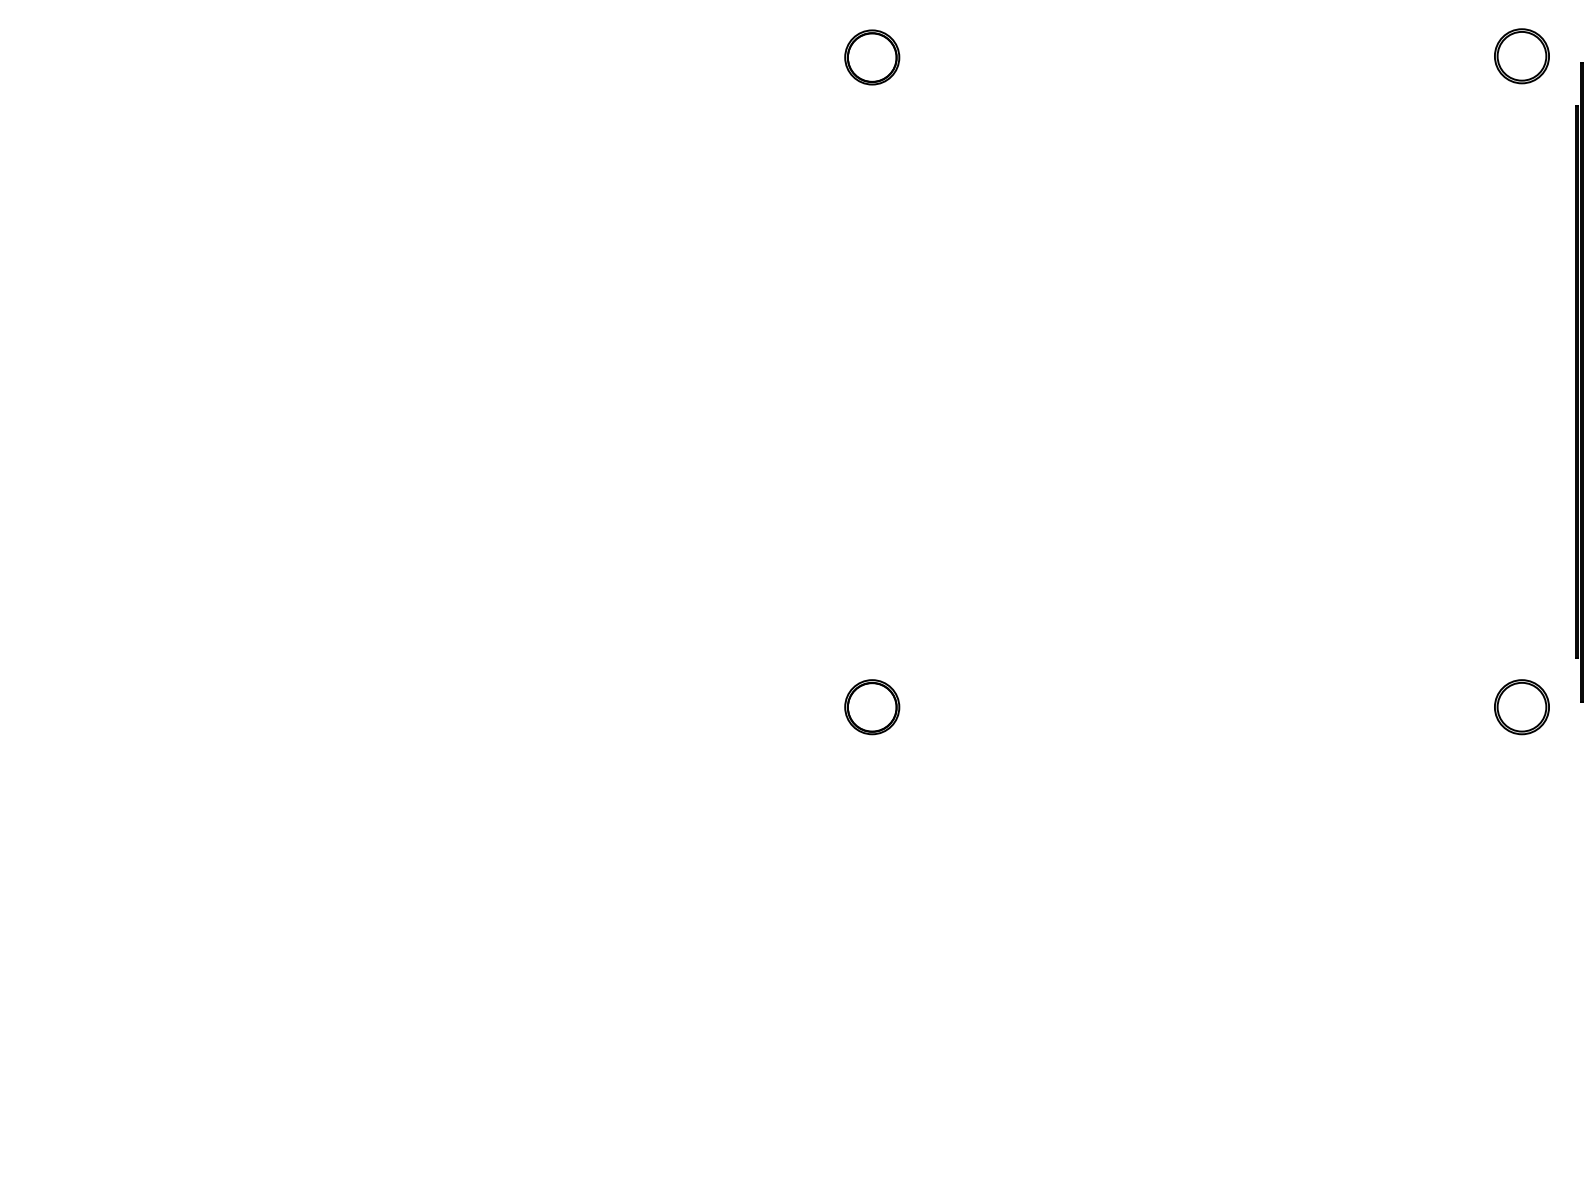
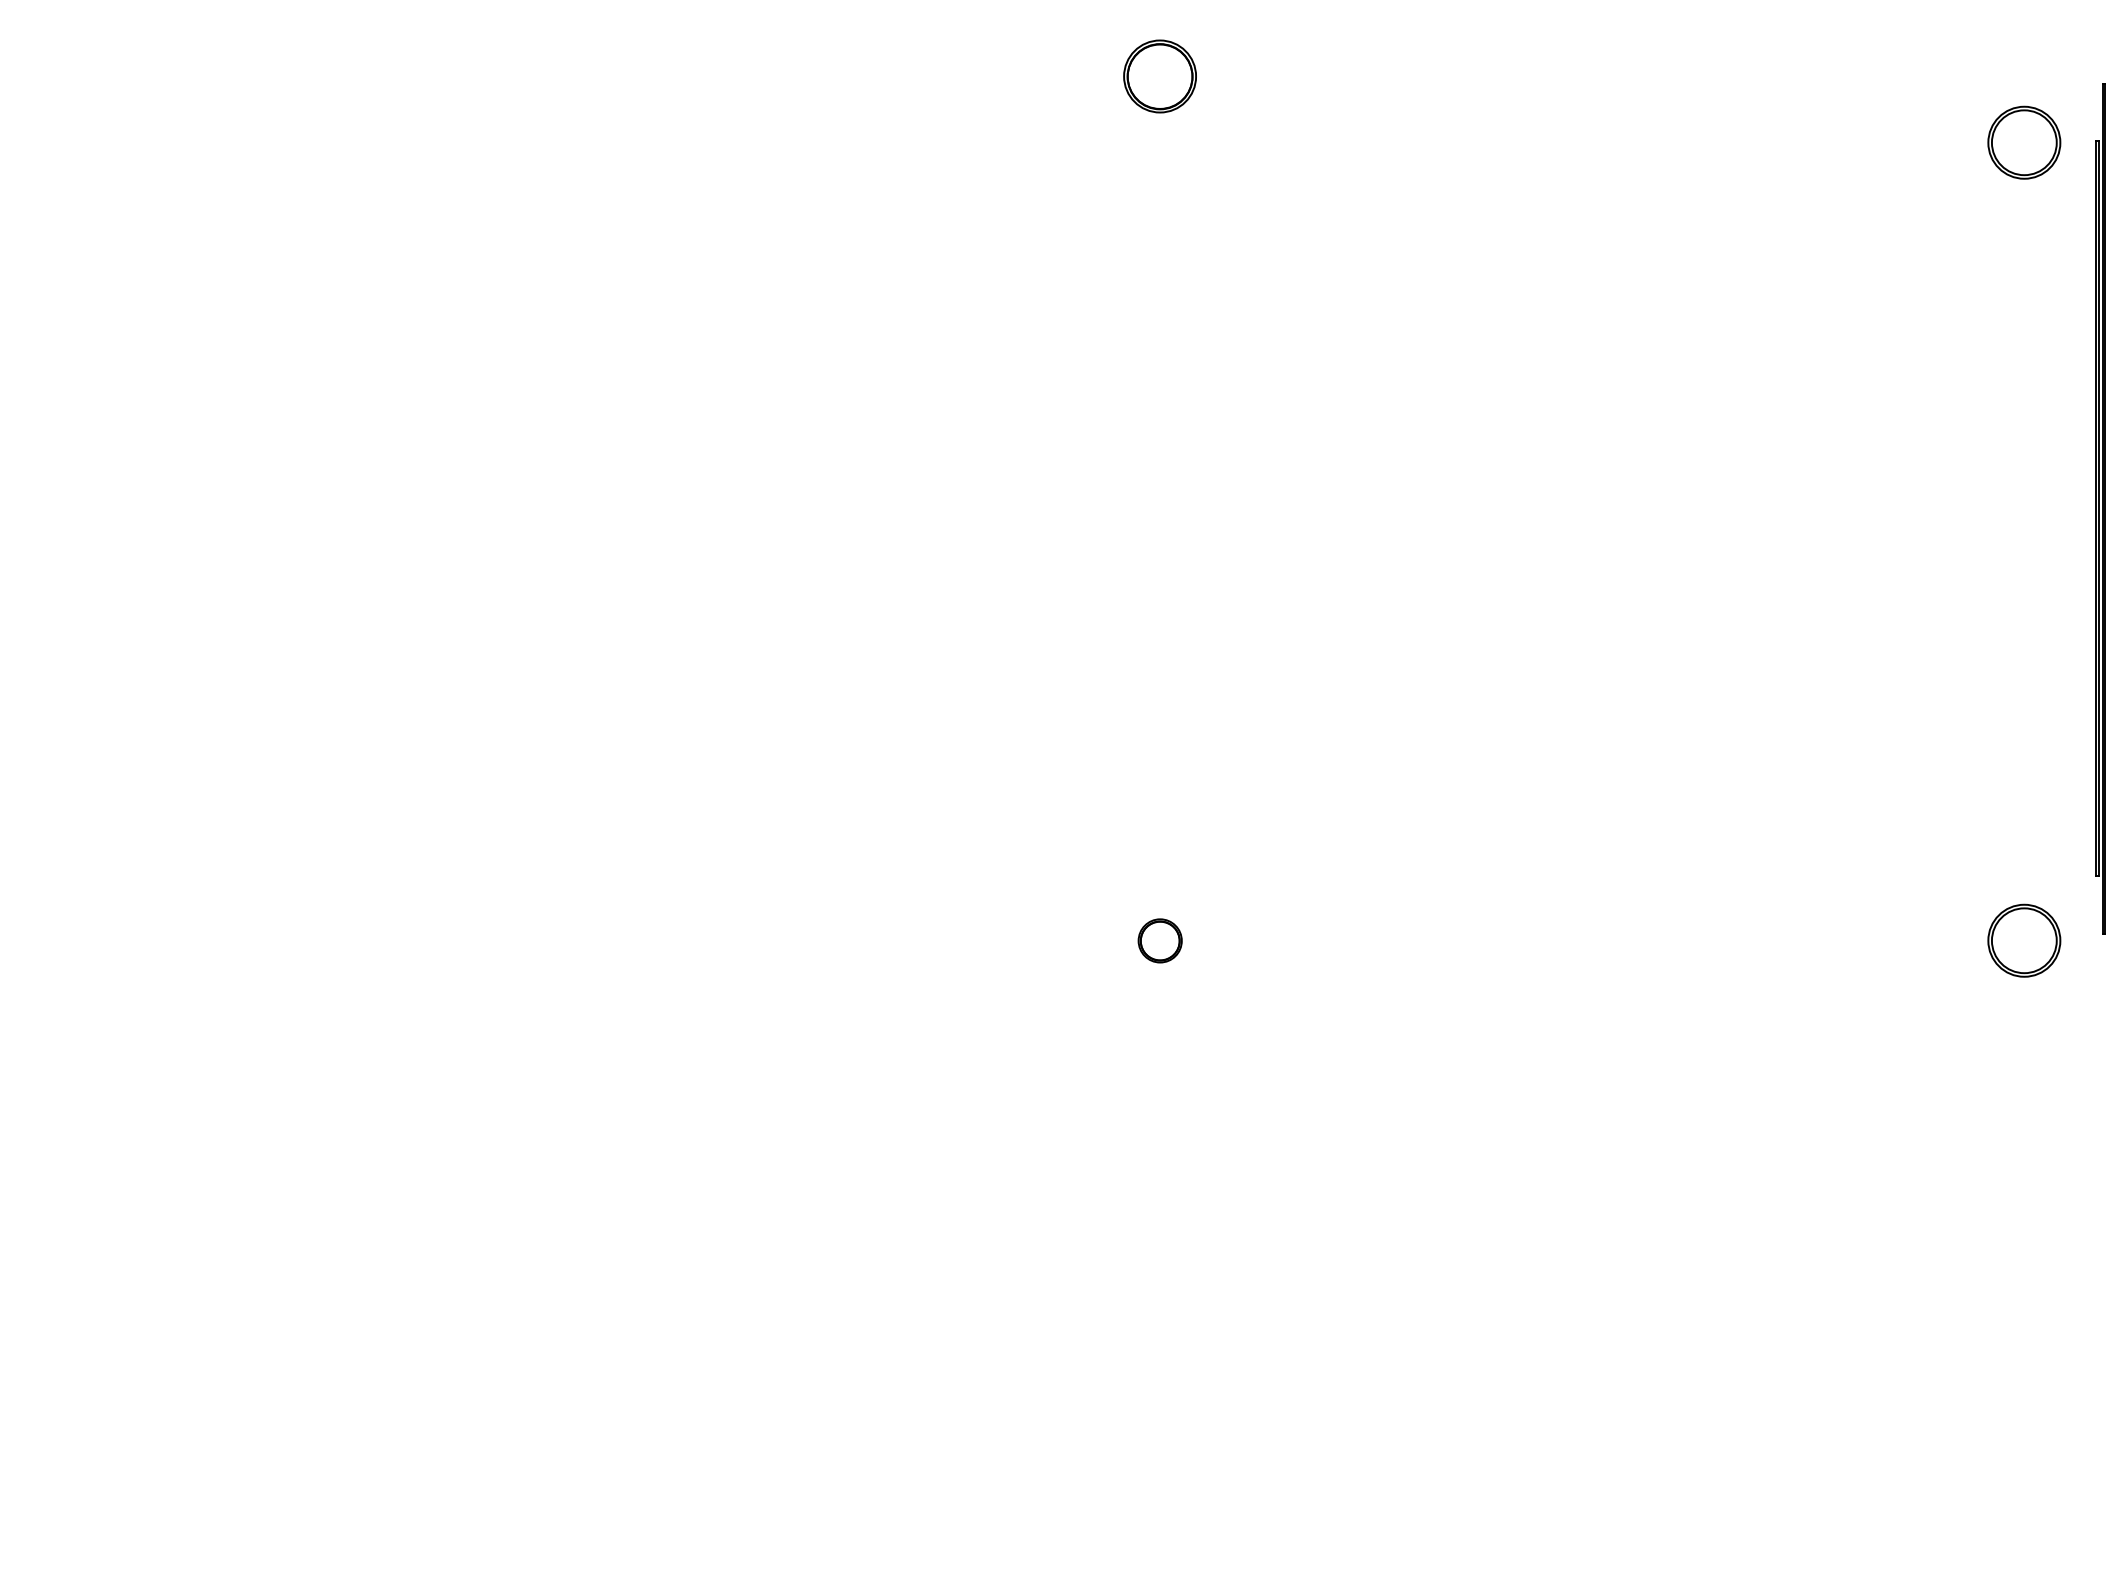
part: (1521, 56) -> (2023, 143), moved
part: (872, 707) -> (1160, 941), size x0.6

